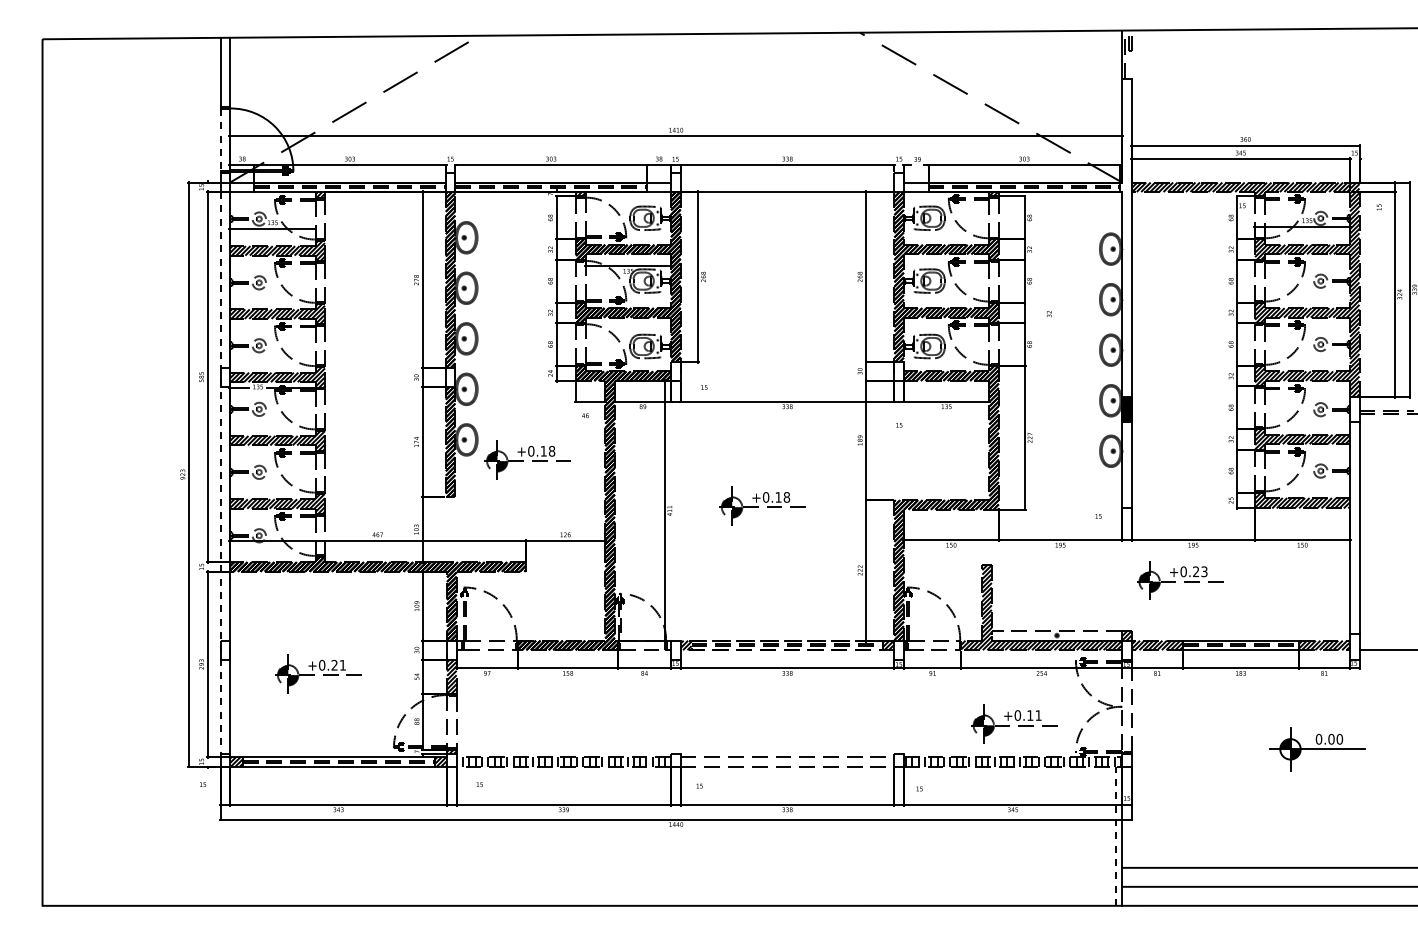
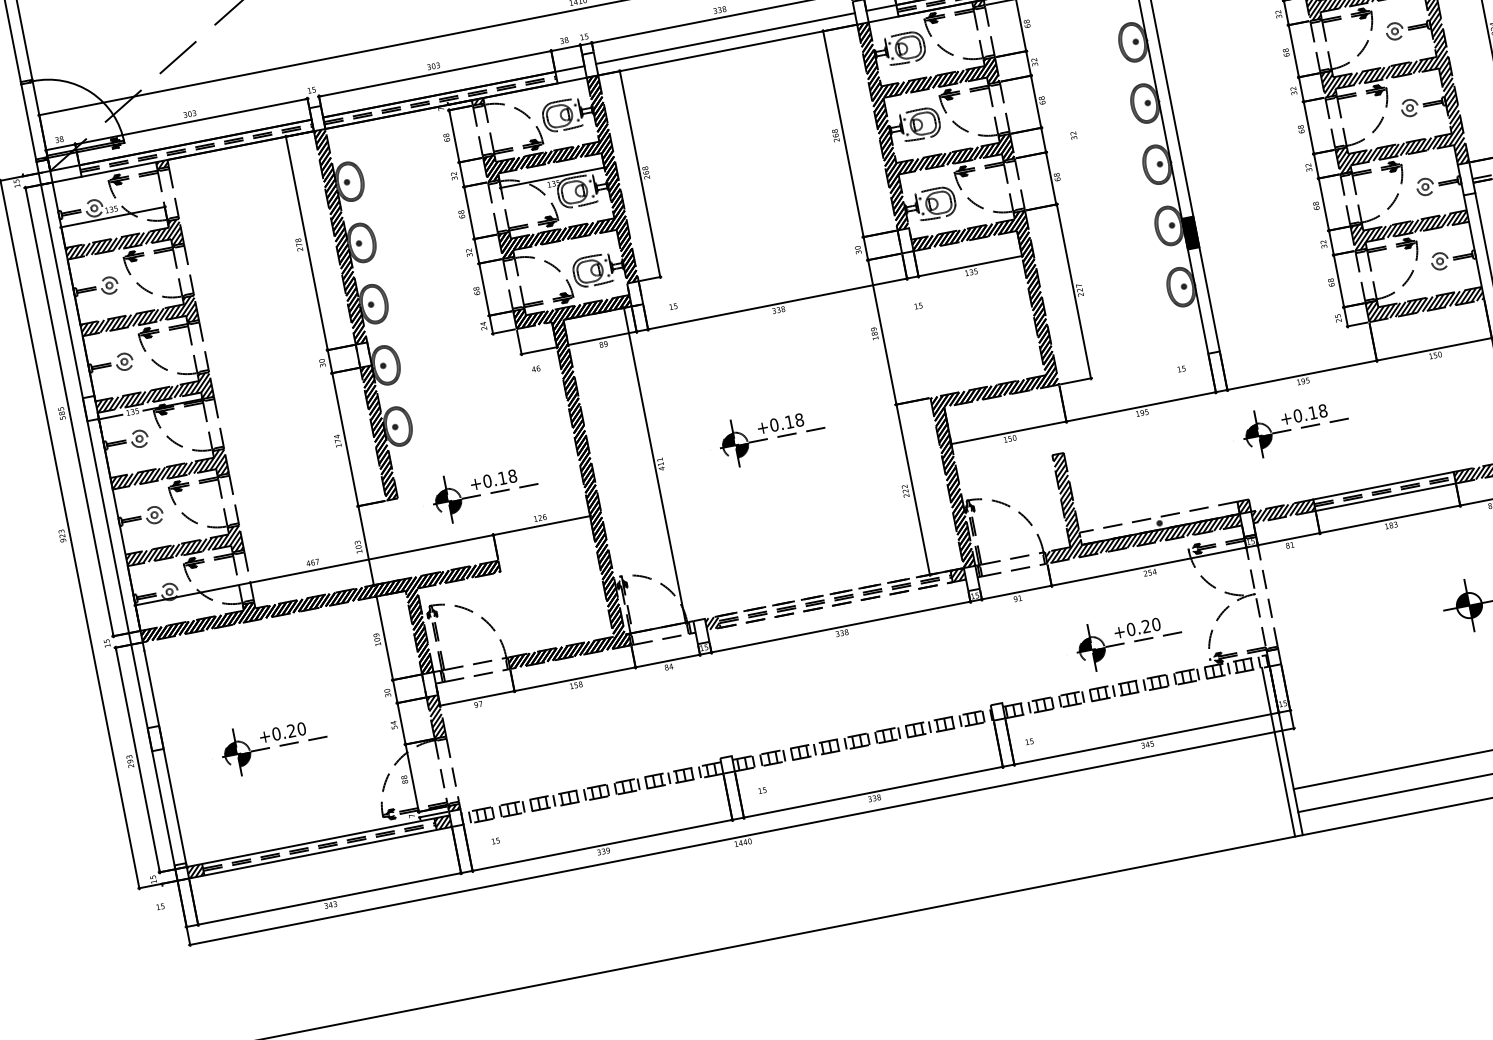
line: (220, 140) -> (28, 122), dashed -> solid
line: (787, 182) -> (725, 38), added
part: (527, 459) -> (484, 492), moved
line: (220, 479) -> (109, 533), dashed -> solid
text: (1200, 571) -> (1318, 411), +0.23 -> +0.18
text: (342, 665) -> (301, 729), +0.21 -> +0.20
text: (1034, 715) -> (1151, 625), +0.11 -> +0.20
hatch: (788, 761) -> (864, 739), added
line: (1115, 836) -> (1278, 752), dashed -> solid

